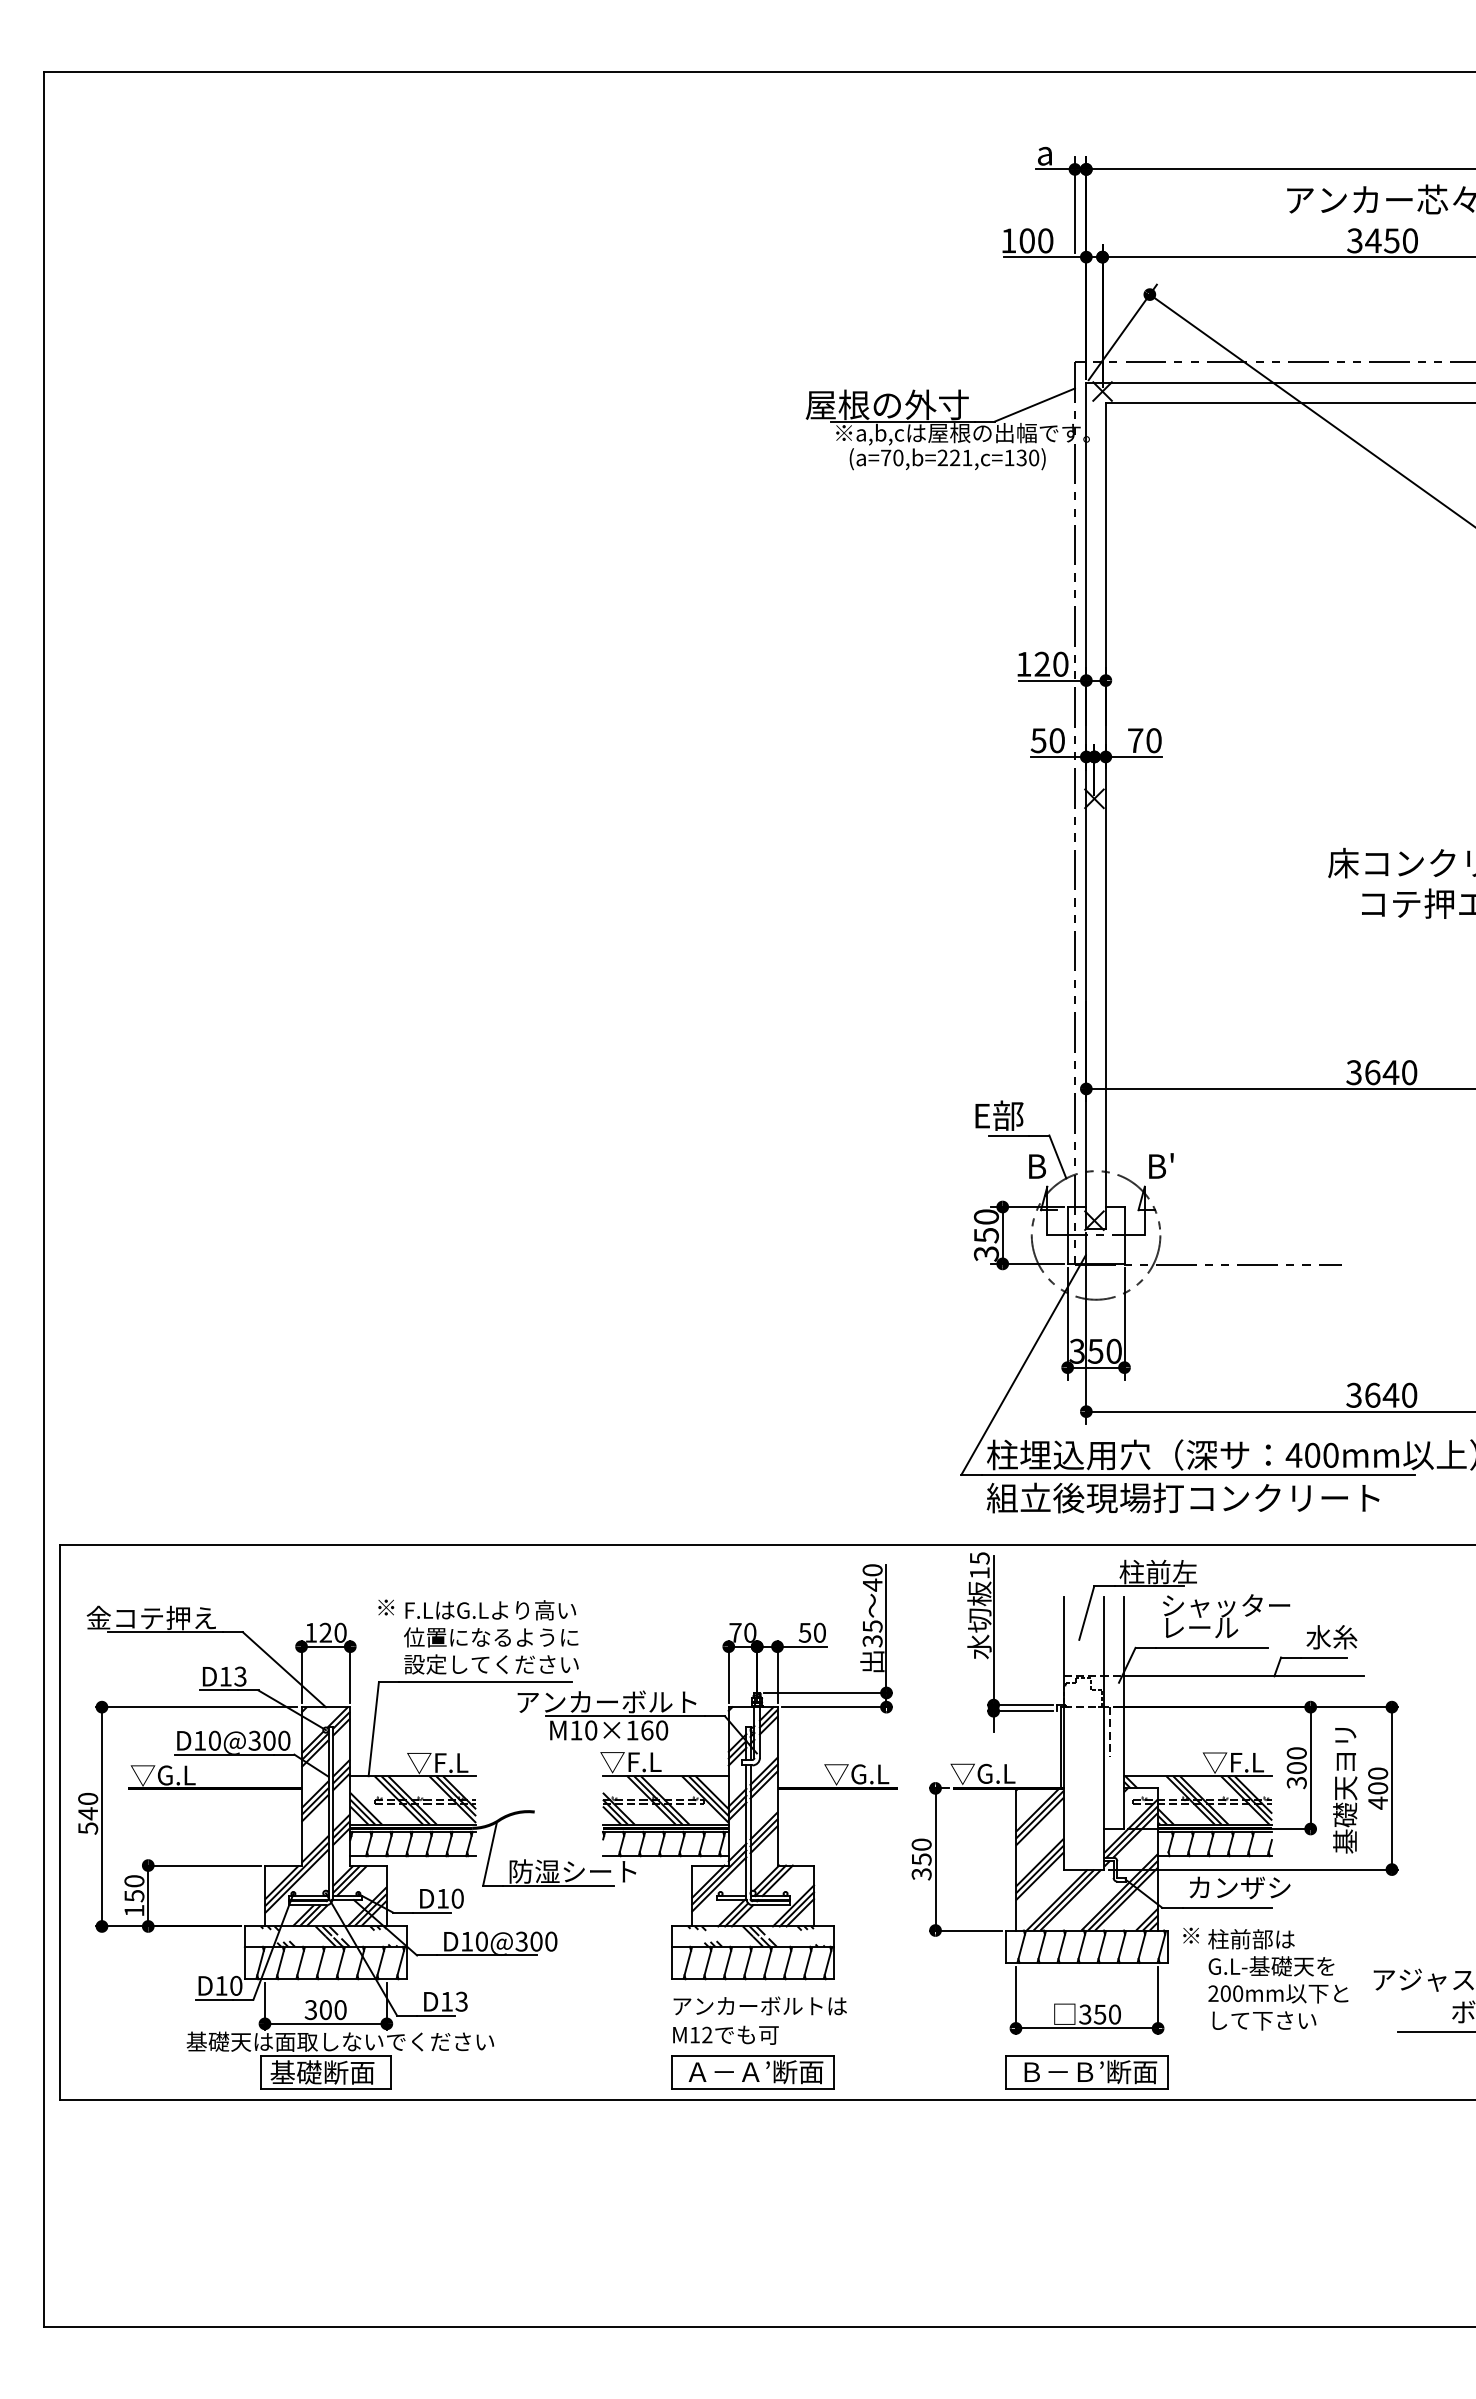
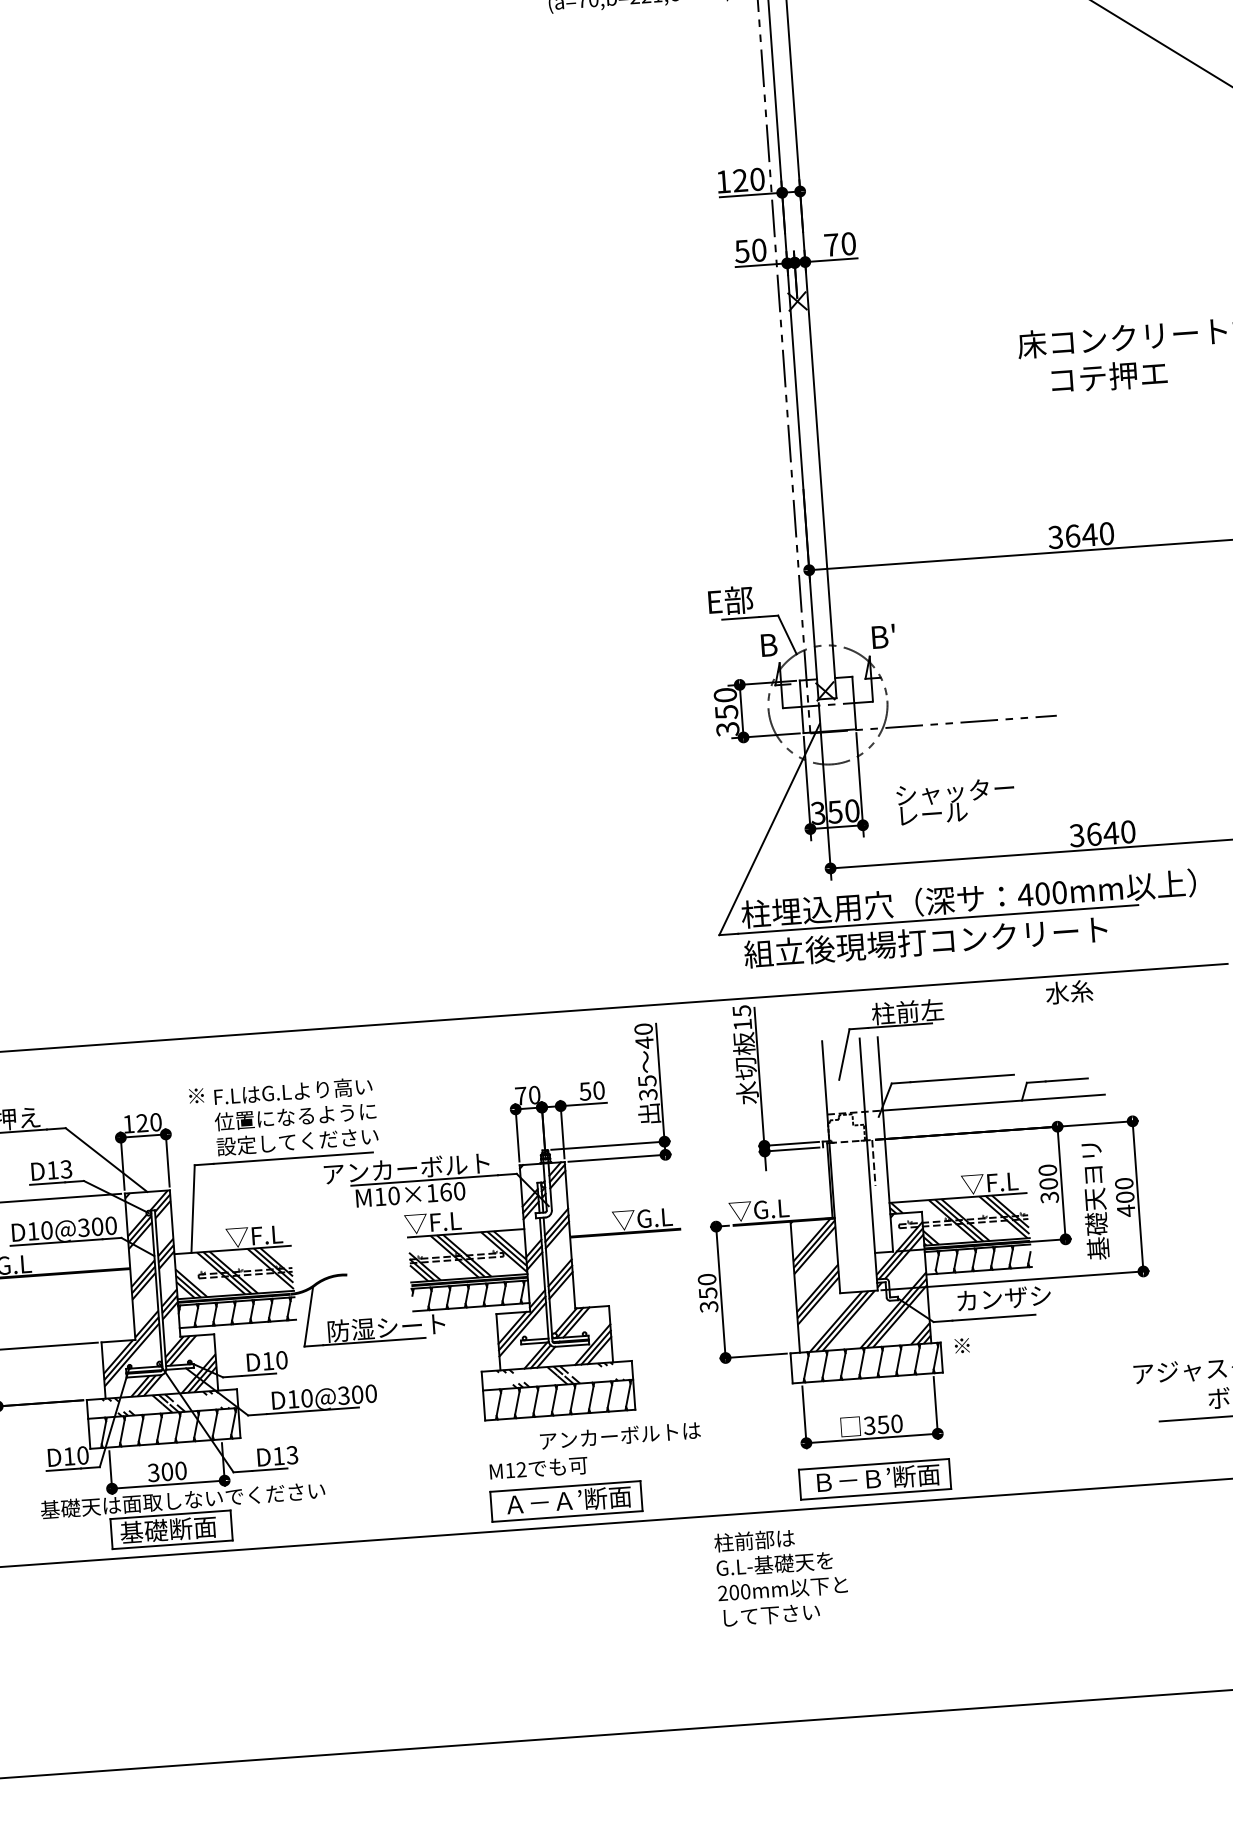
text: (1226, 1616) -> (956, 801), moved
text: (1331, 1637) -> (1069, 992), moved
text: (1278, 1979) -> (782, 1575), moved
text: (759, 2005) -> (619, 1435), moved

